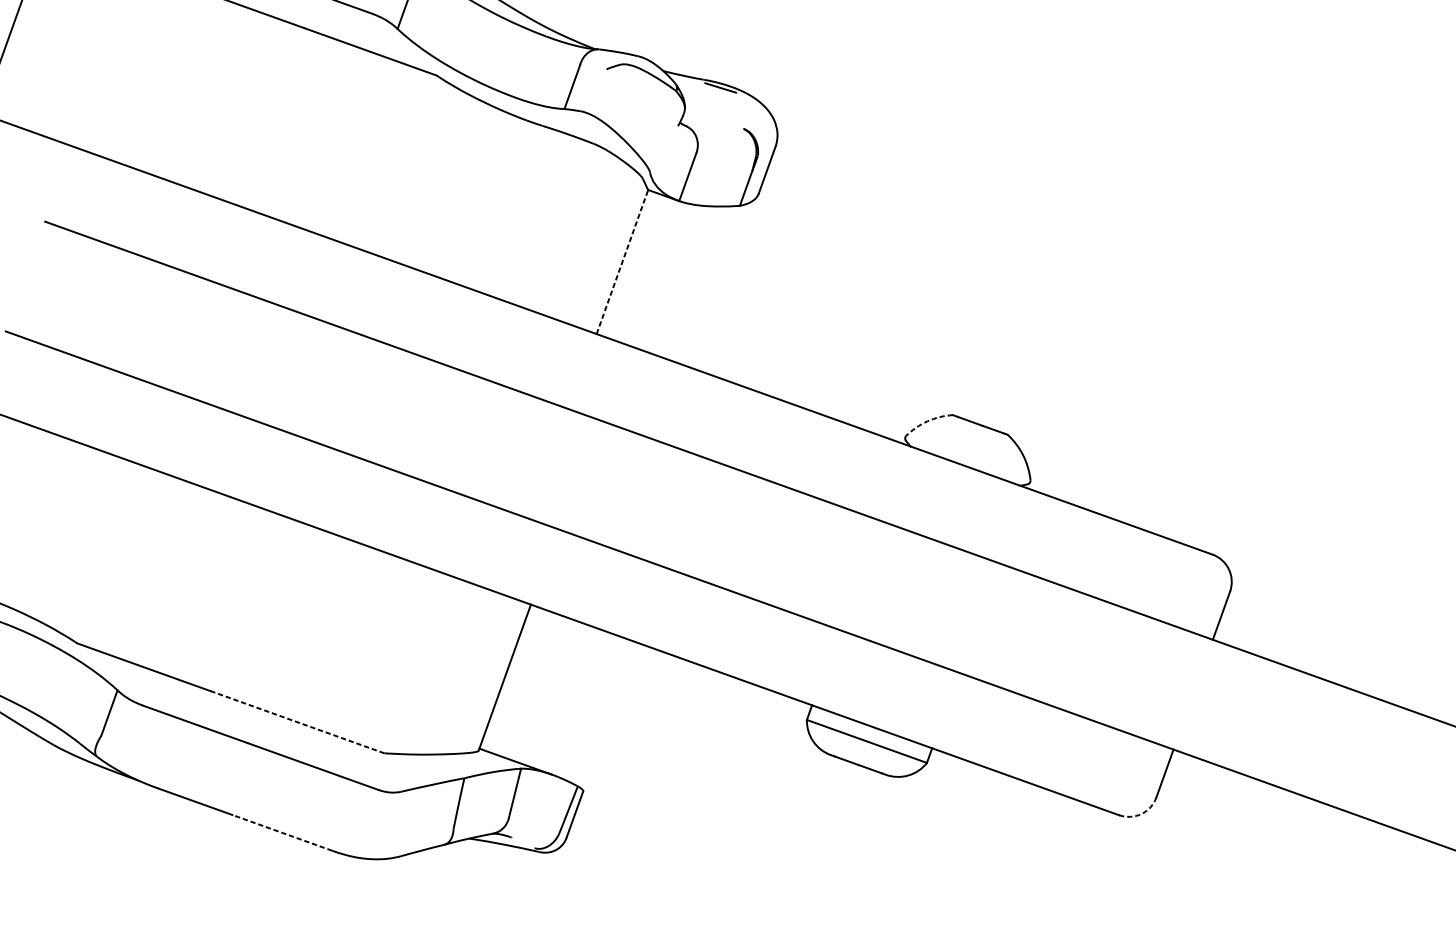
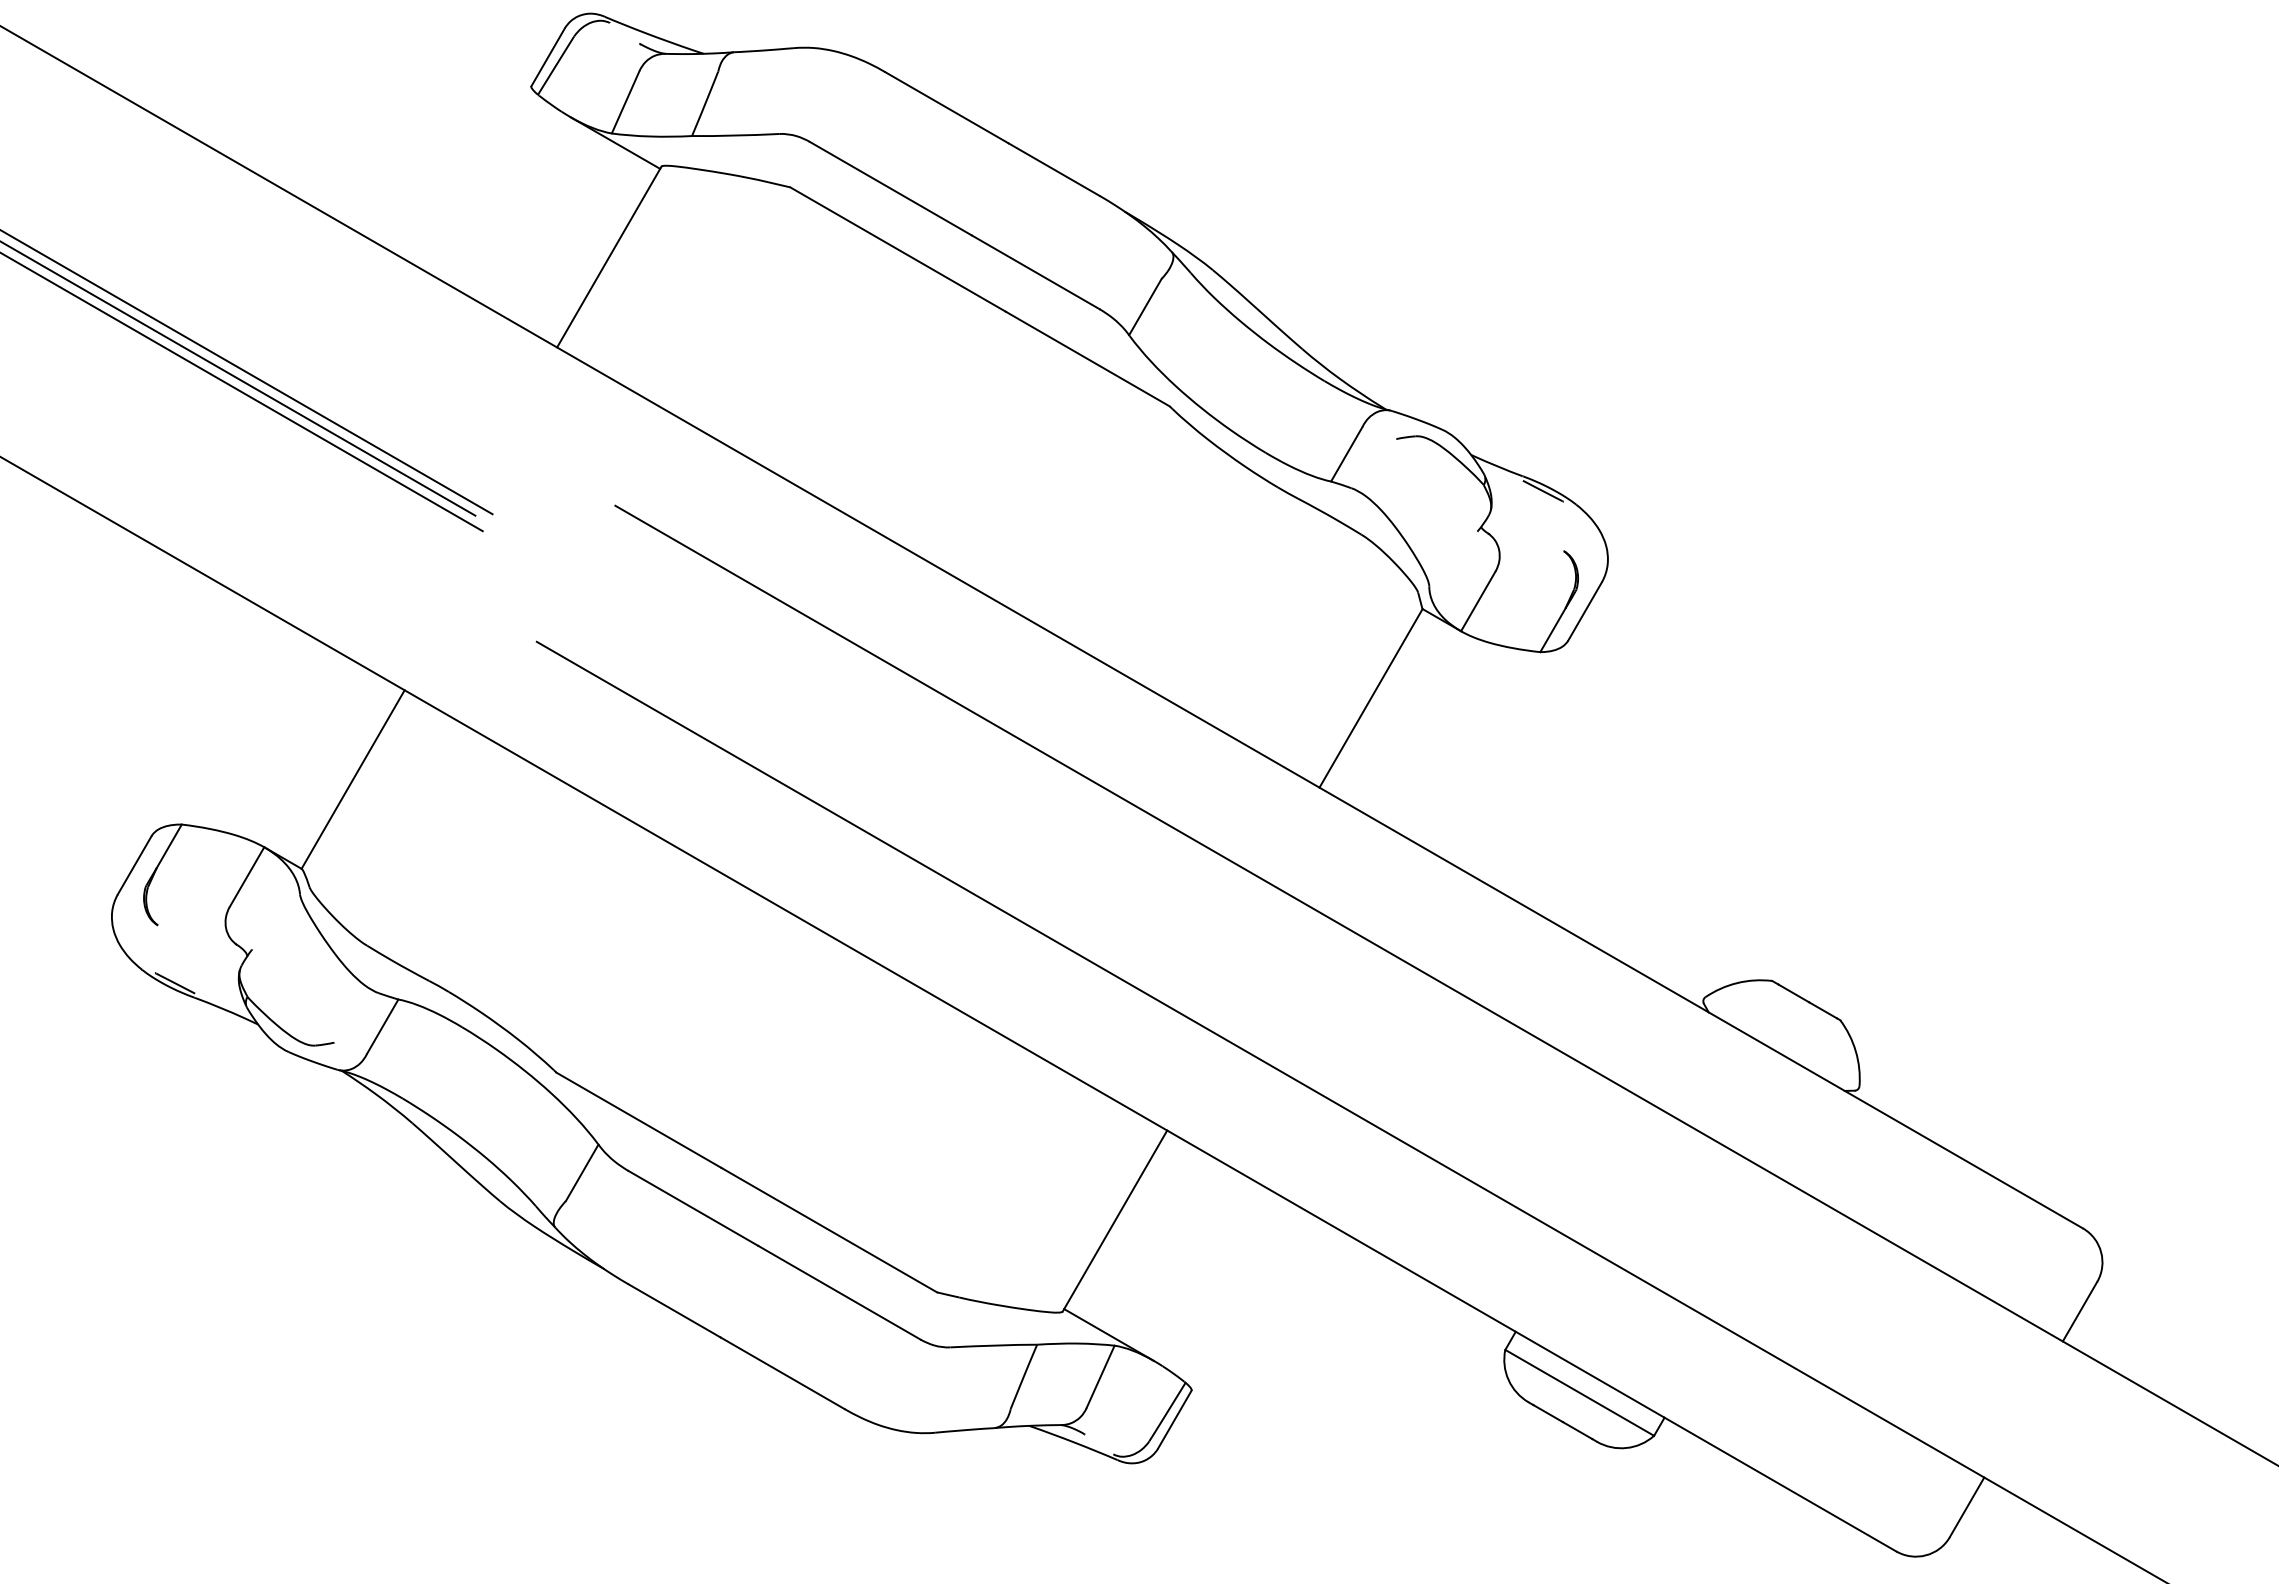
line: (622, 261) -> (1371, 697), dashed -> solid
arc: (927, 421) -> (1737, 983), dashed -> solid
line: (297, 722) -> (829, 1230), dashed -> solid
arc: (1141, 814) -> (1926, 1555), dashed -> solid
line: (282, 833) -> (782, 1373), dashed -> solid

